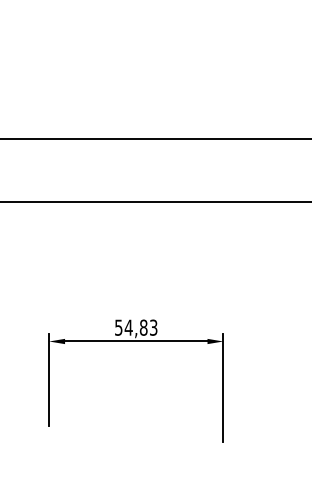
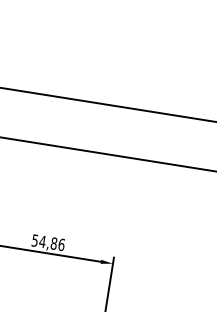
text: (153, 327) -> (61, 244), 54,83 -> 54,86

